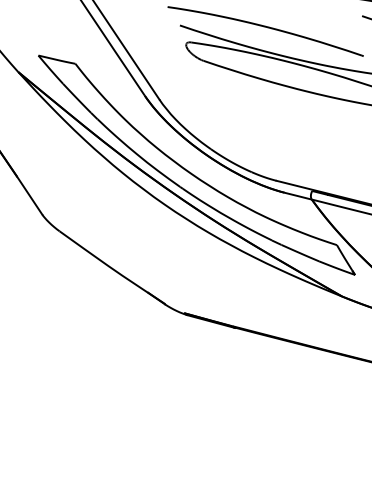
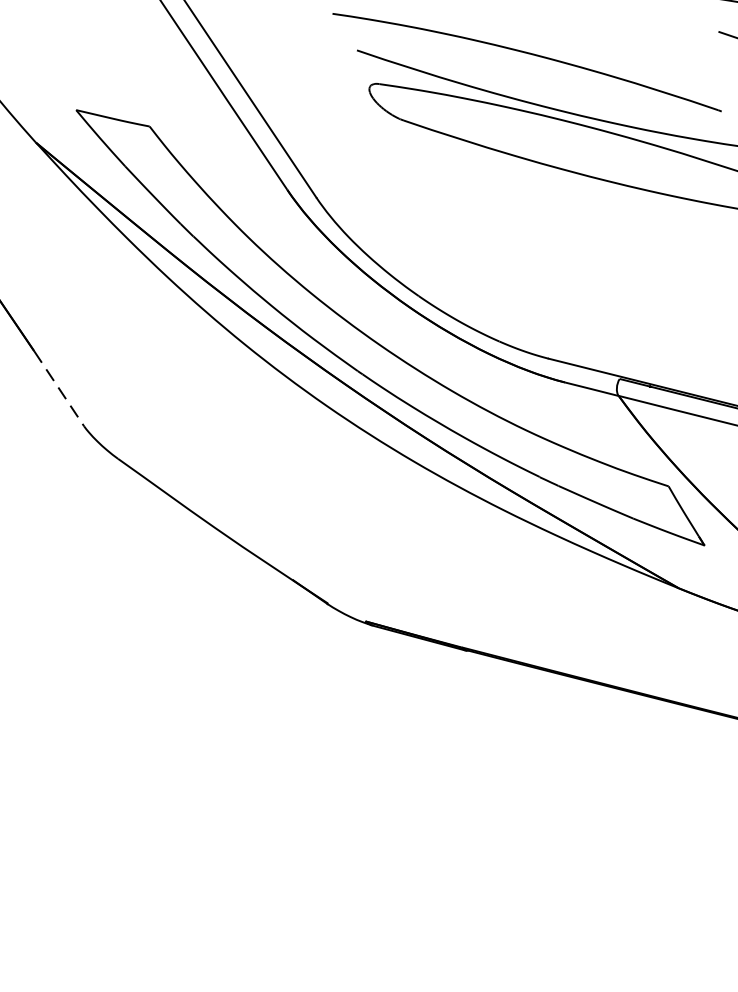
line: (29, 195) -> (58, 387), solid -> dashed

